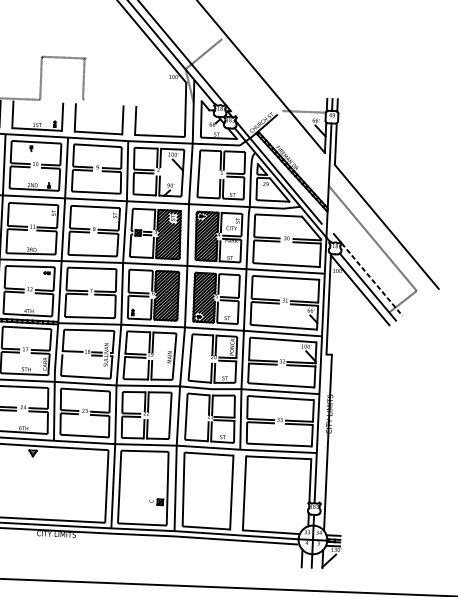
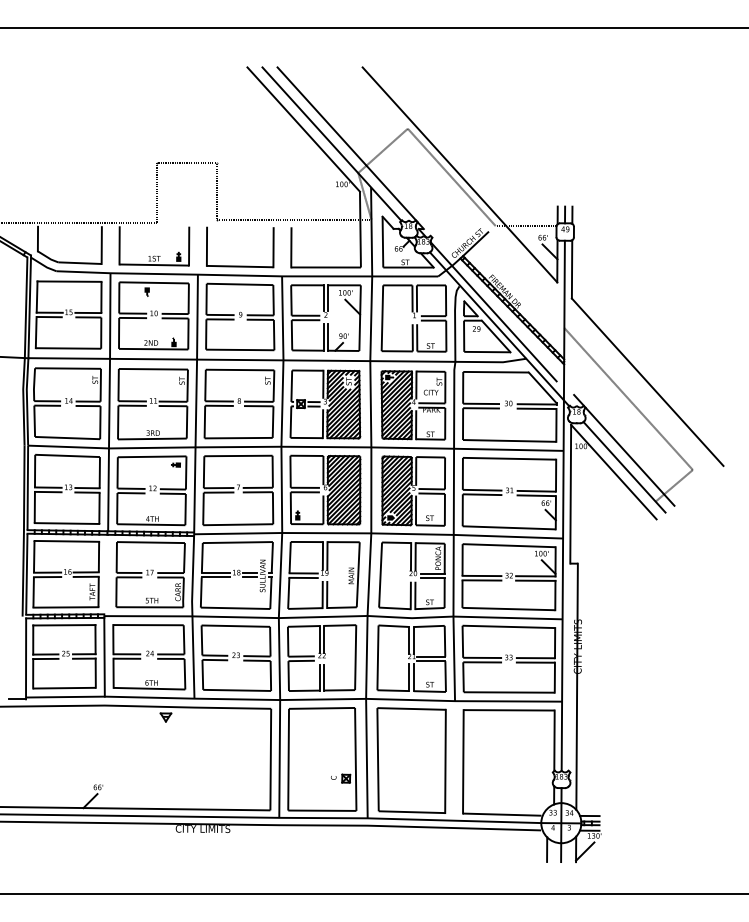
line: (252, 75) -> (451, 177), added
line: (137, 100) -> (293, 219), added
line: (372, 280) -> (630, 457), dashed -> solid
line: (72, 354) -> (215, 577), added

